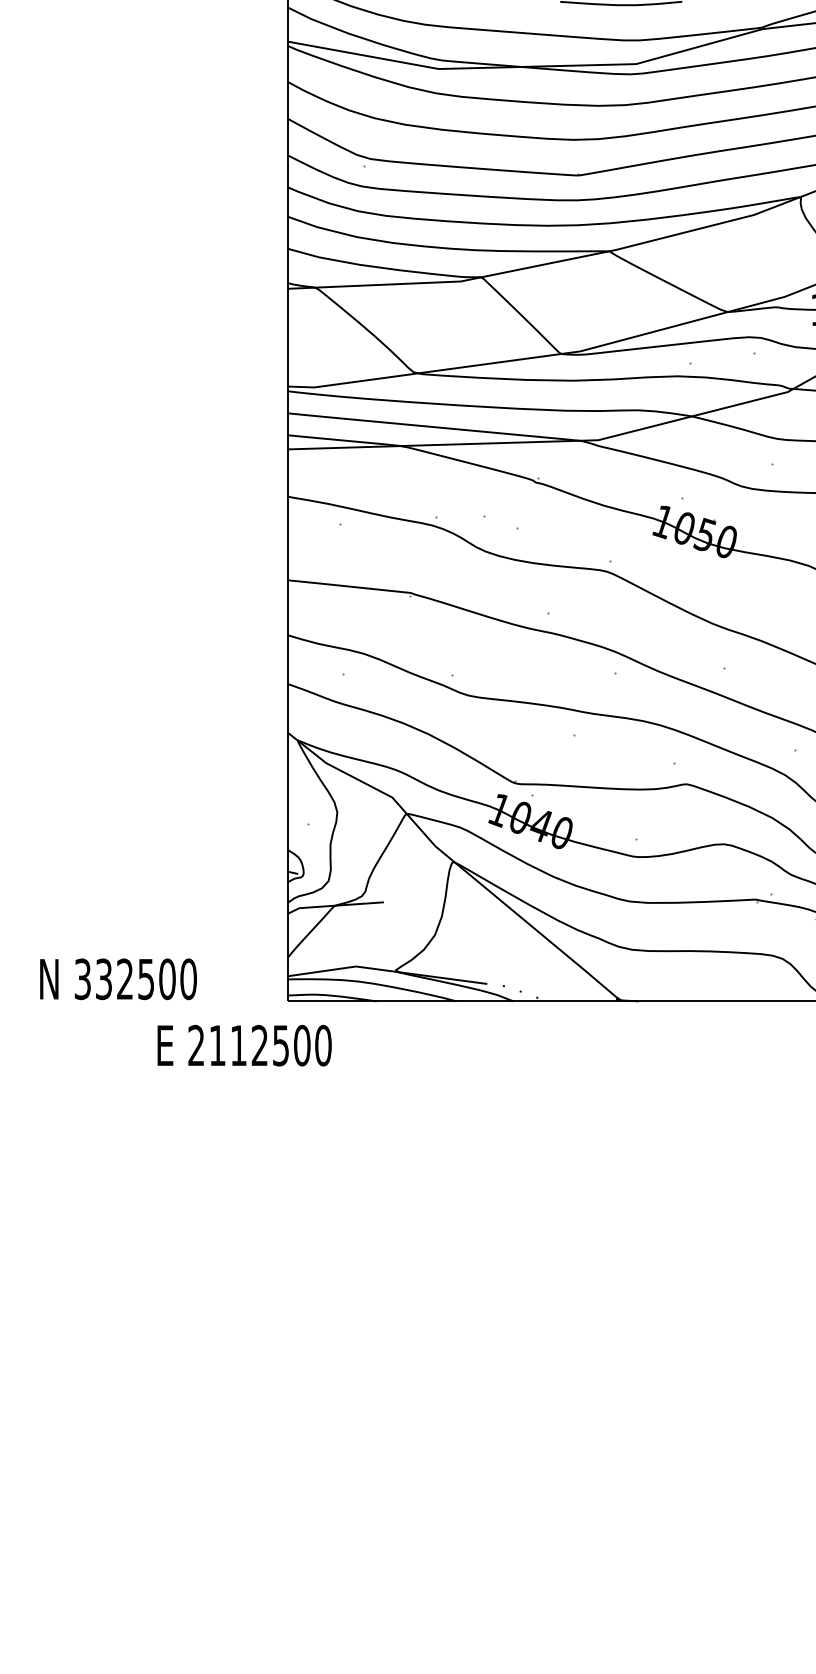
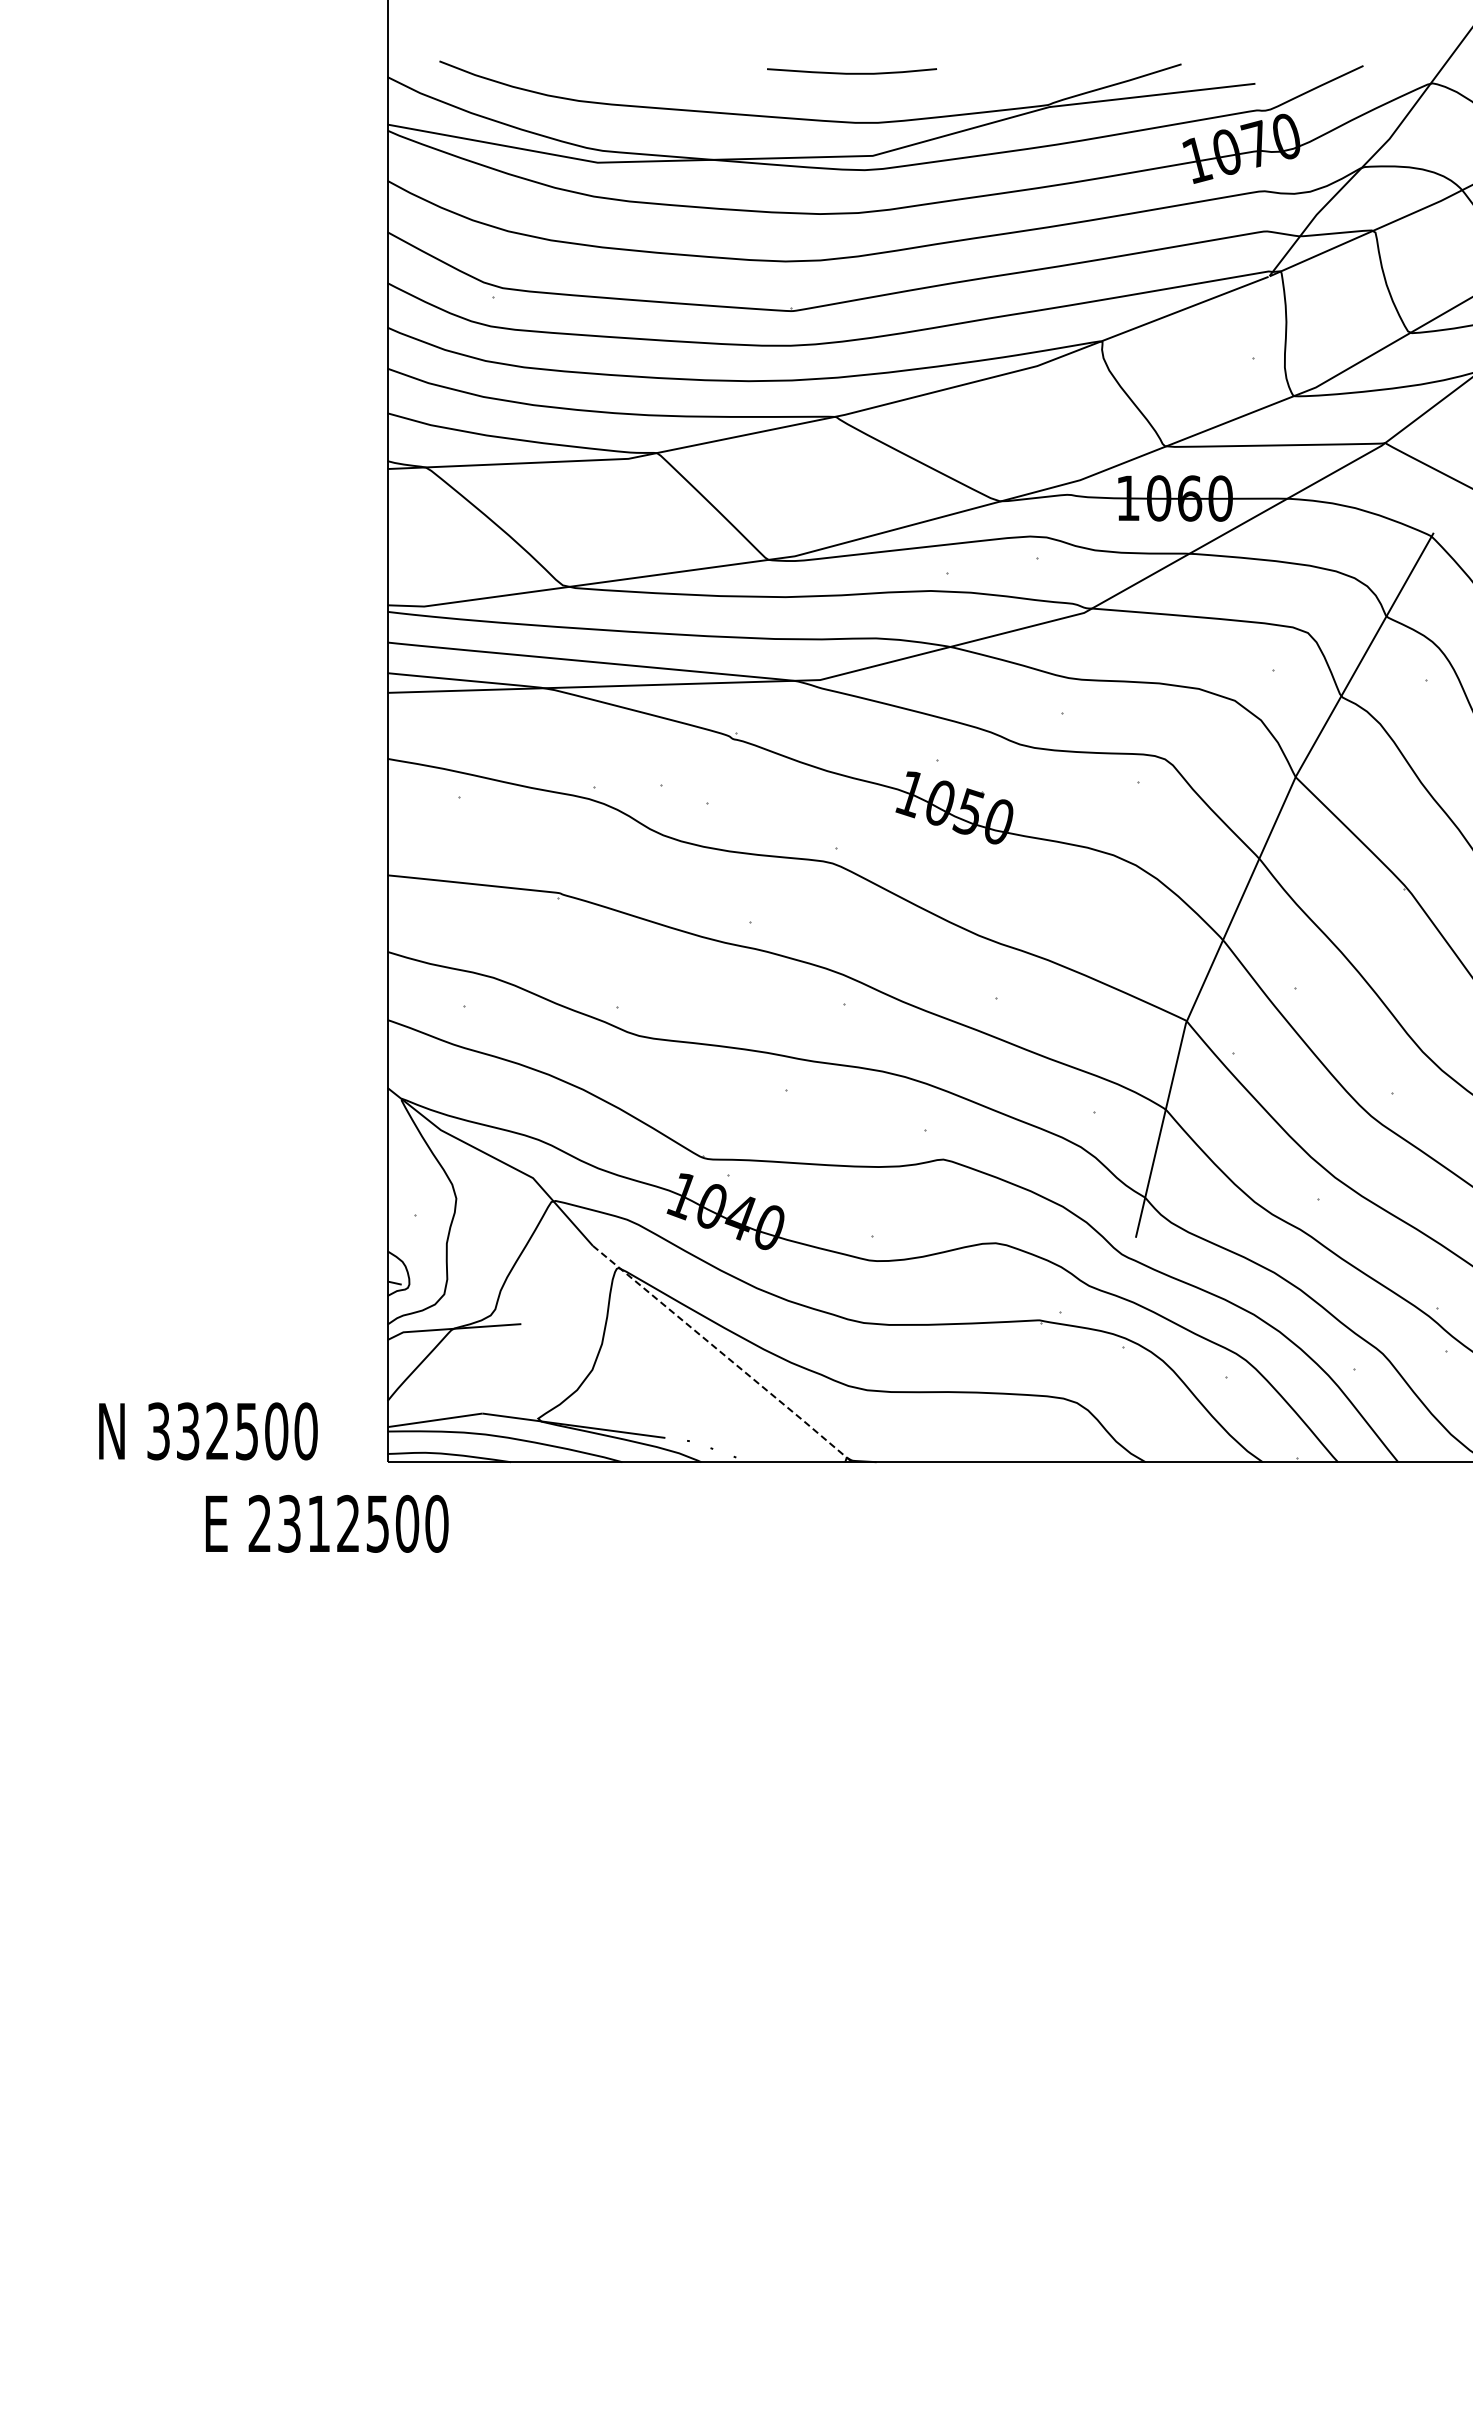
line: (529, 924) -> (723, 1354), solid -> dashed
text: (118, 979) -> (208, 1431), moved
text: (217, 1045) -> (289, 1523), 2112500 -> 2312500

